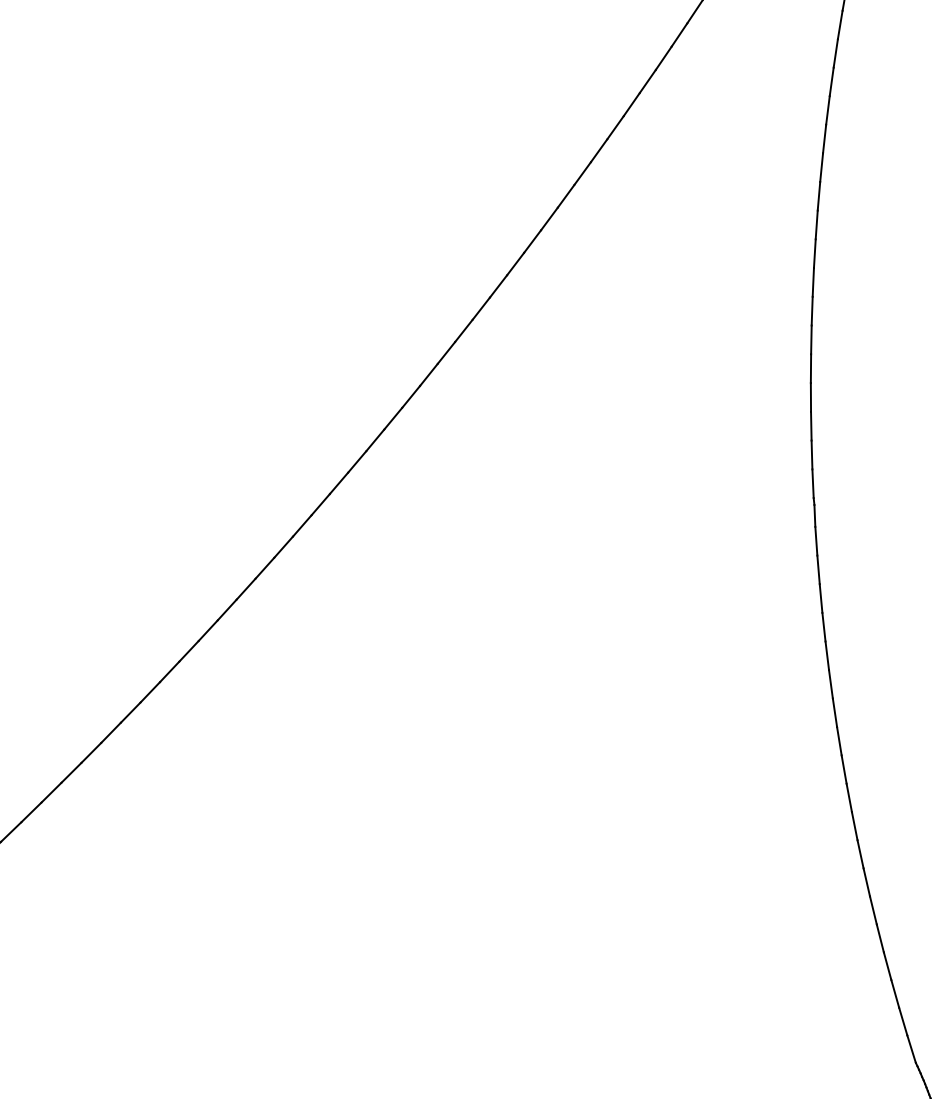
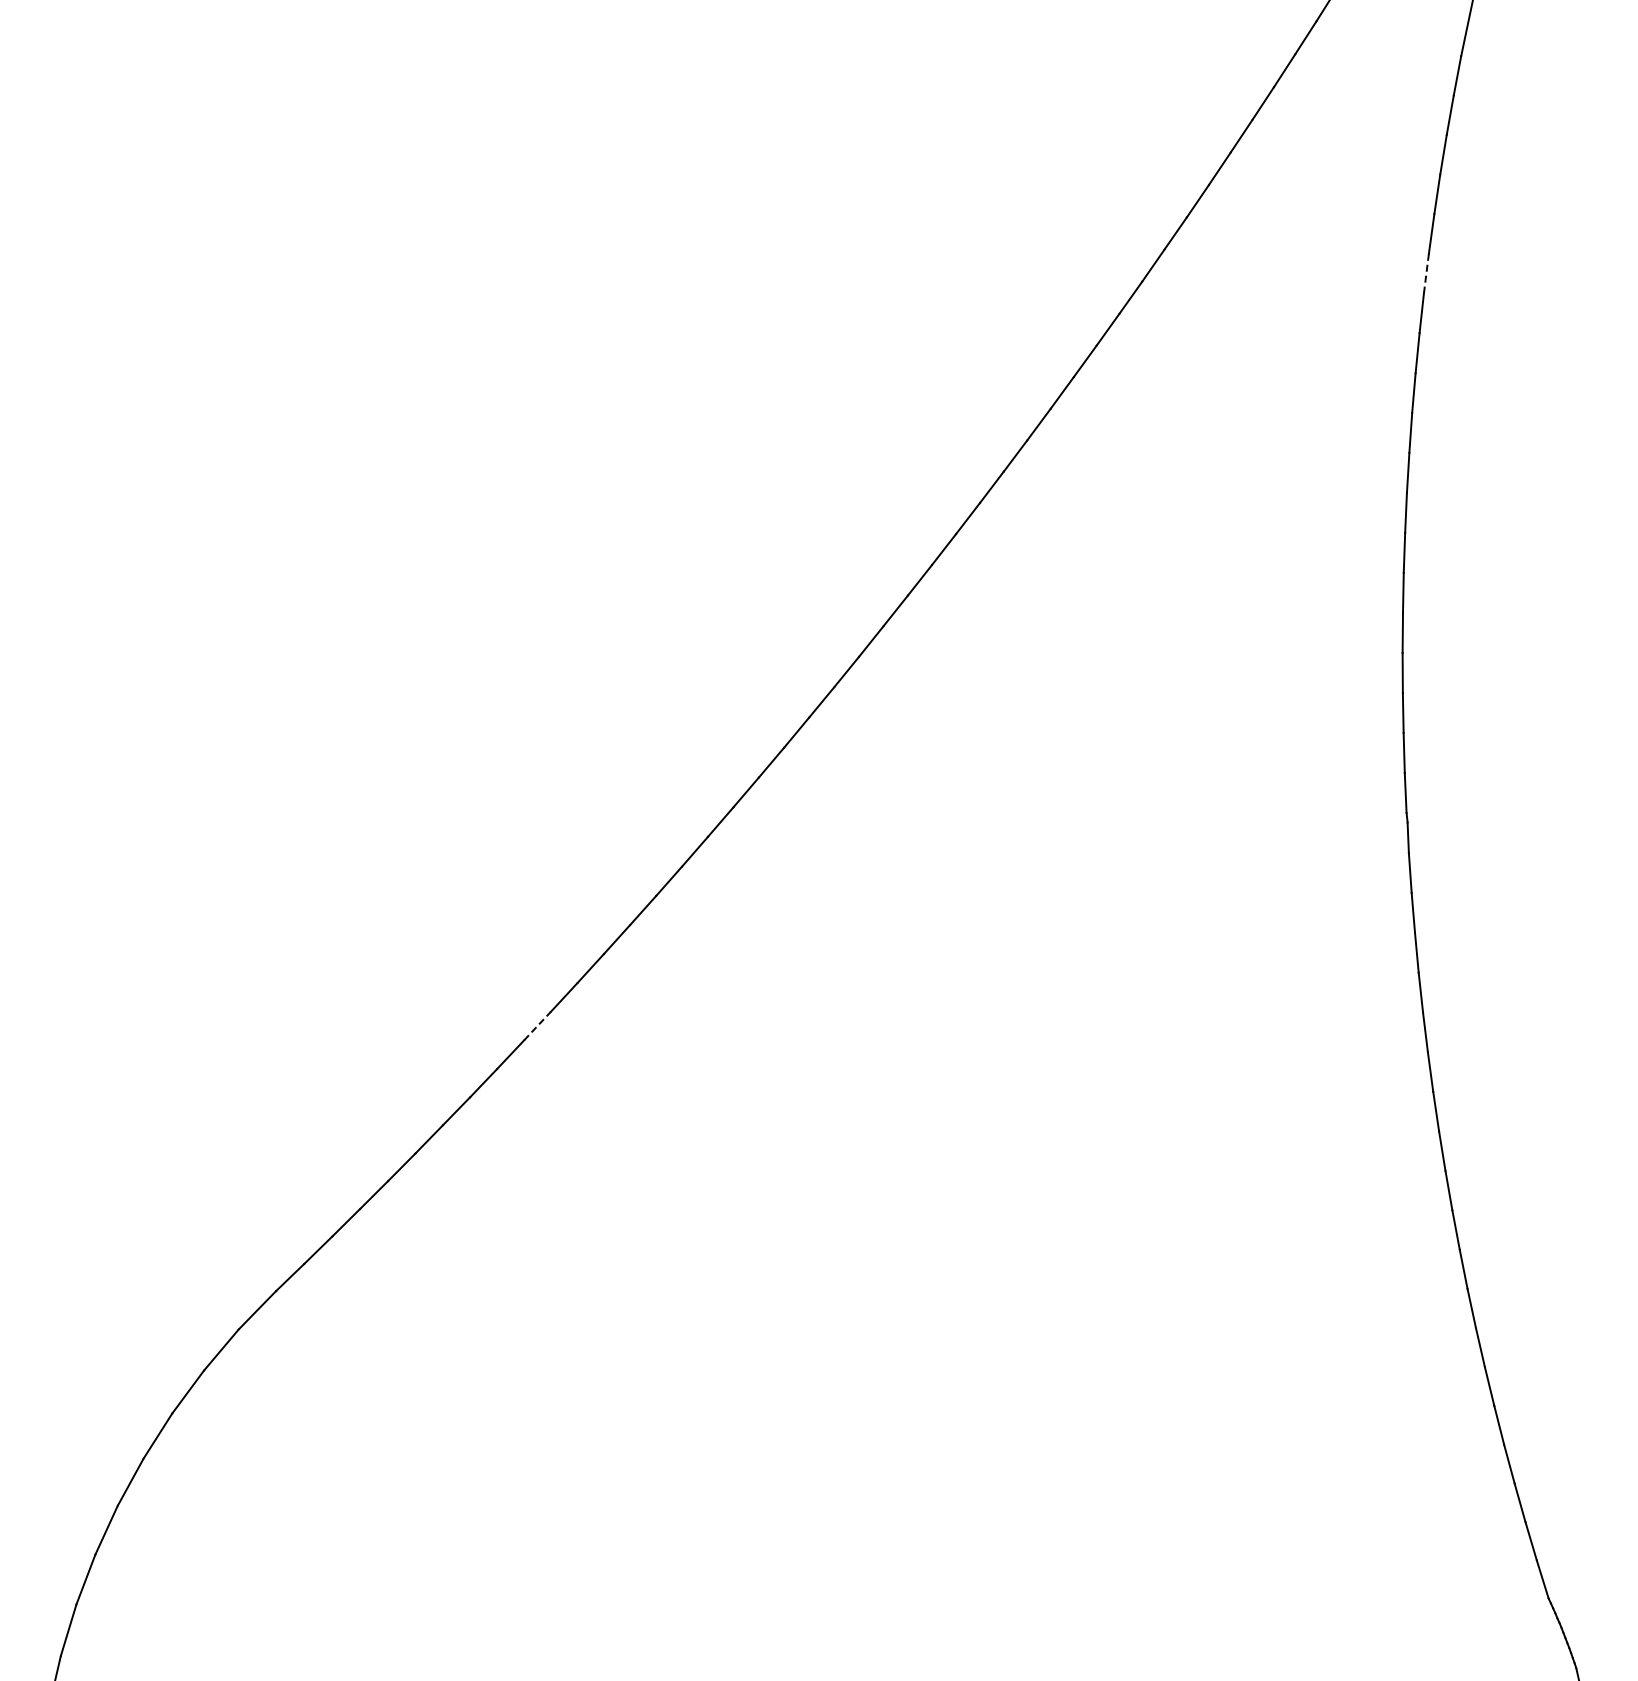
line: (828, 110) -> (1426, 273), solid -> dashed
line: (189, 651) -> (537, 1026), solid -> dashed

